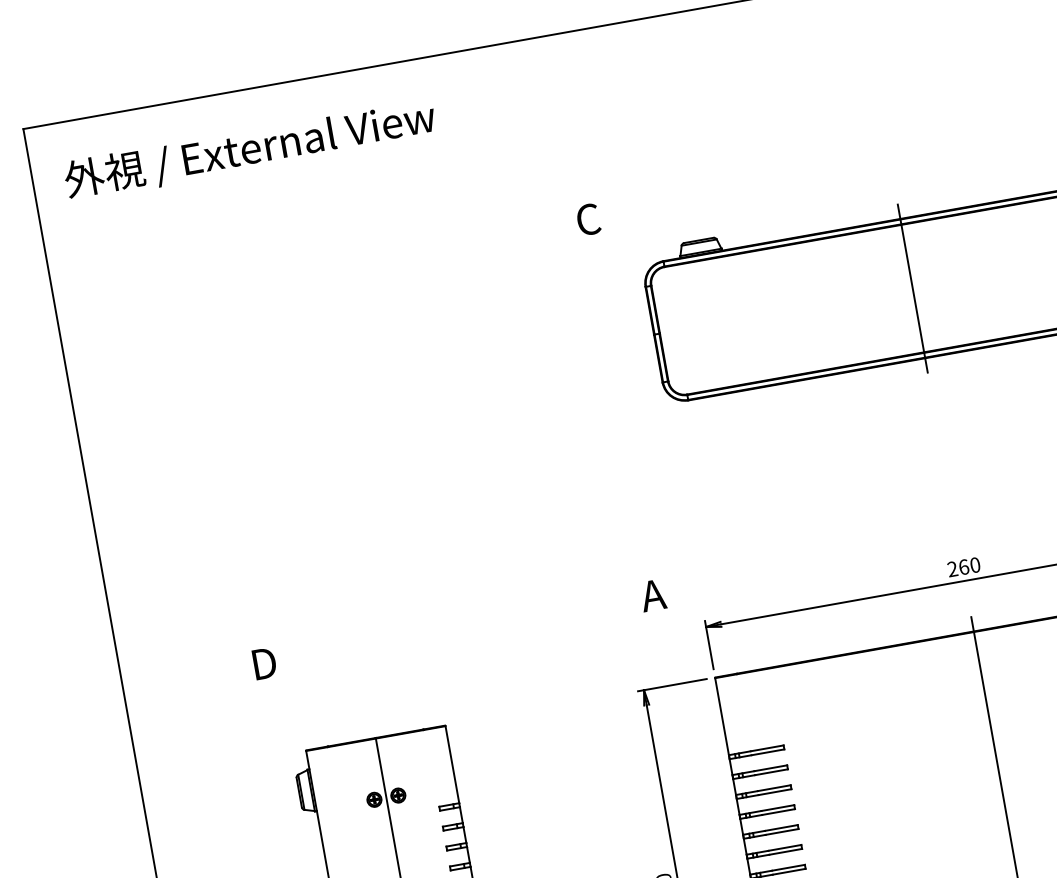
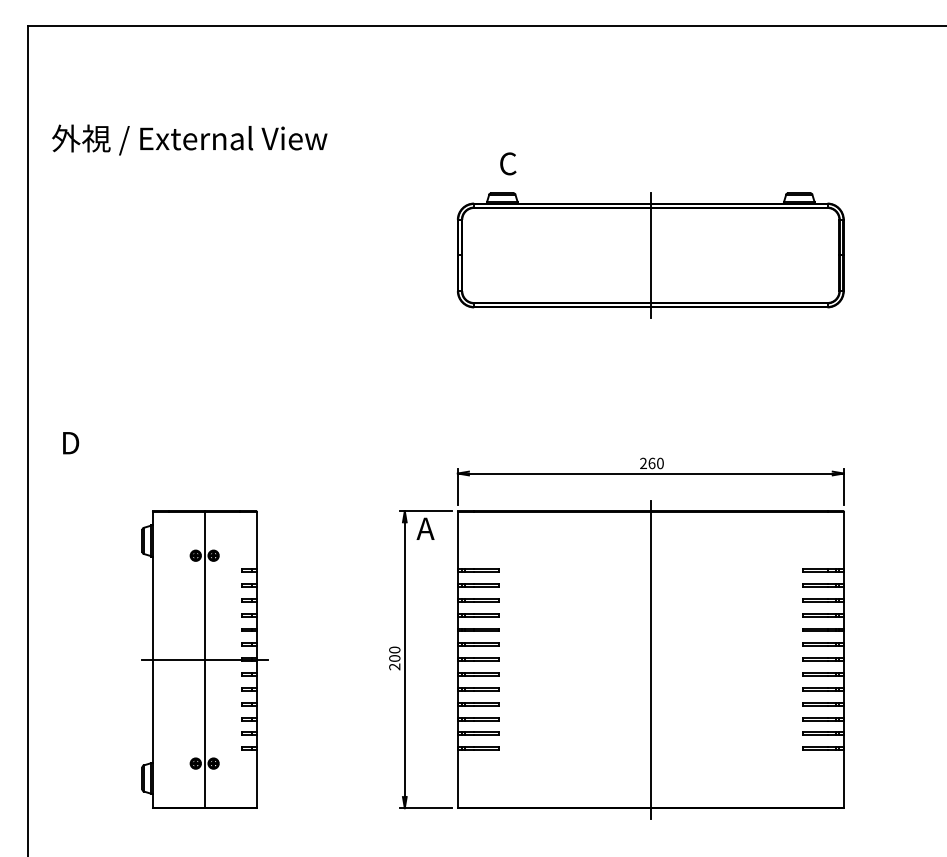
text: (249, 149) -> (189, 139), moved
text: (588, 219) -> (508, 163), moved
text: (652, 594) -> (425, 528), moved
text: (265, 663) -> (71, 443), moved

